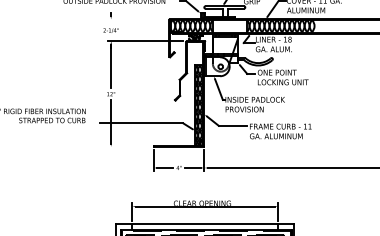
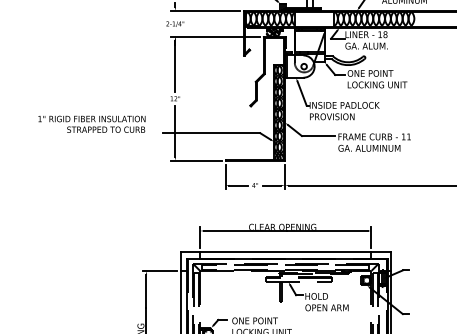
line: (136, 19) -> (205, 10), added
line: (129, 146) -> (196, 160), added

